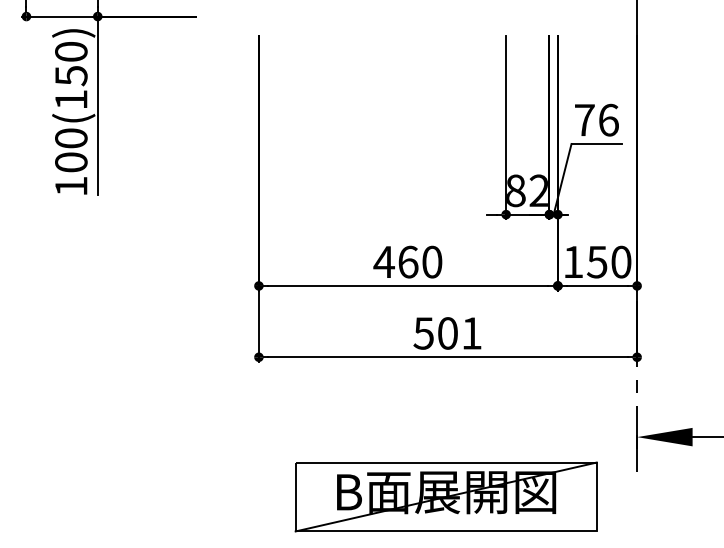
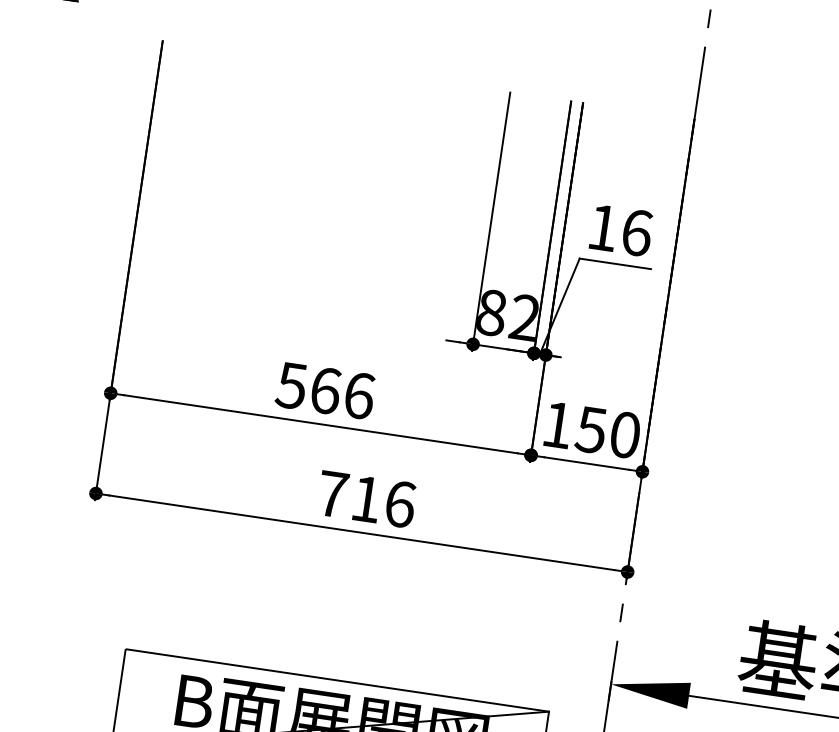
text: (584, 119) -> (603, 226), 76 -> 16
text: (407, 261) -> (324, 389), 460 -> 566
text: (447, 333) -> (365, 499), 501 -> 716

